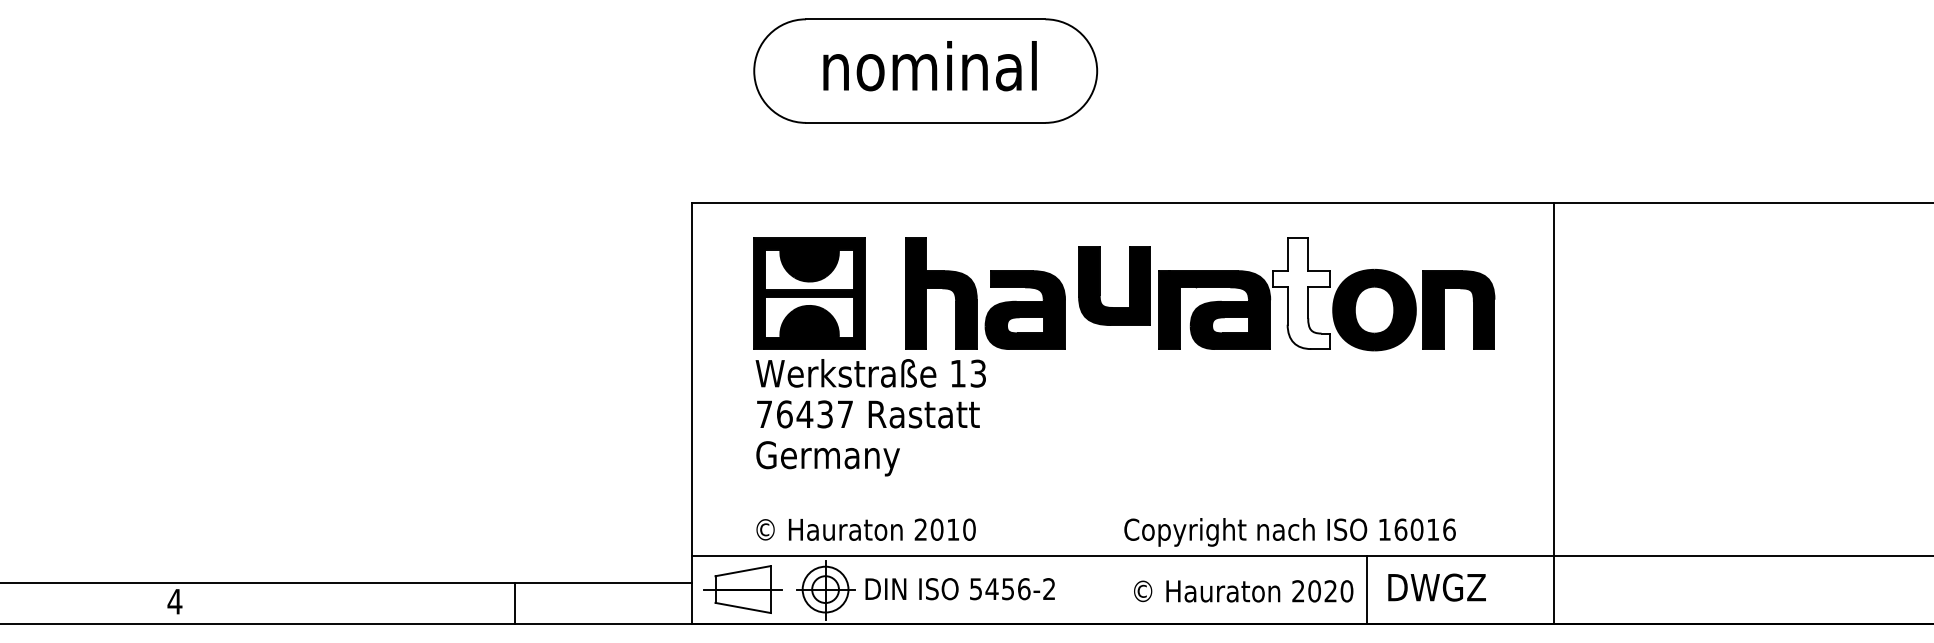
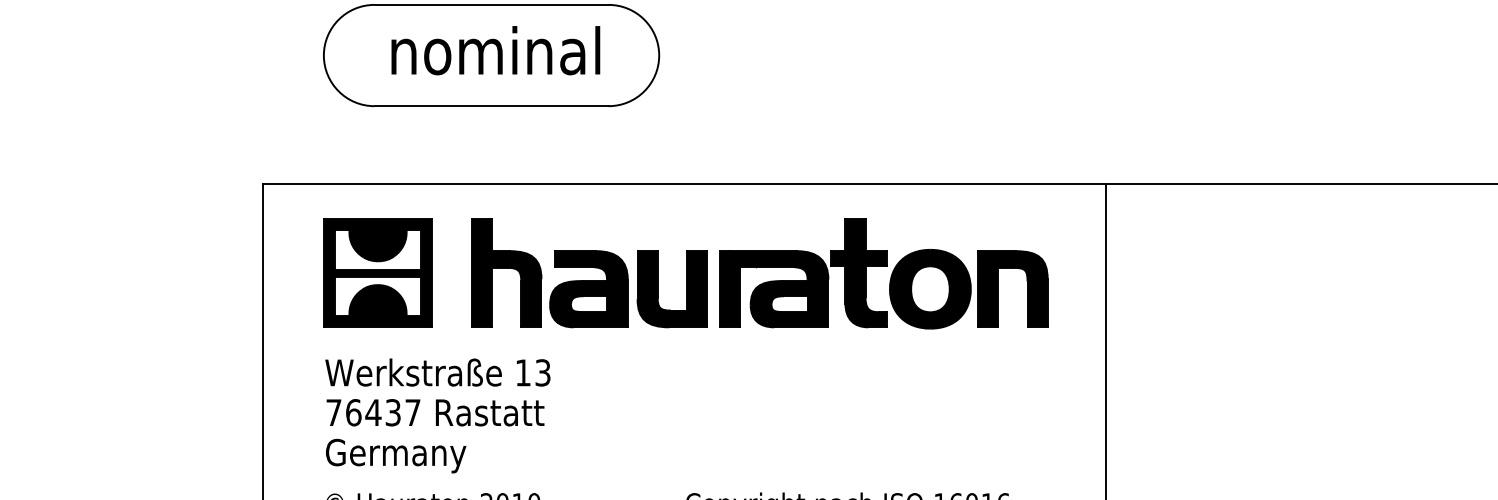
part: (1100, 285) -> (658, 288), moved
fill: (1301, 293) -> (858, 272), added
text: (870, 417) -> (437, 415), moved

